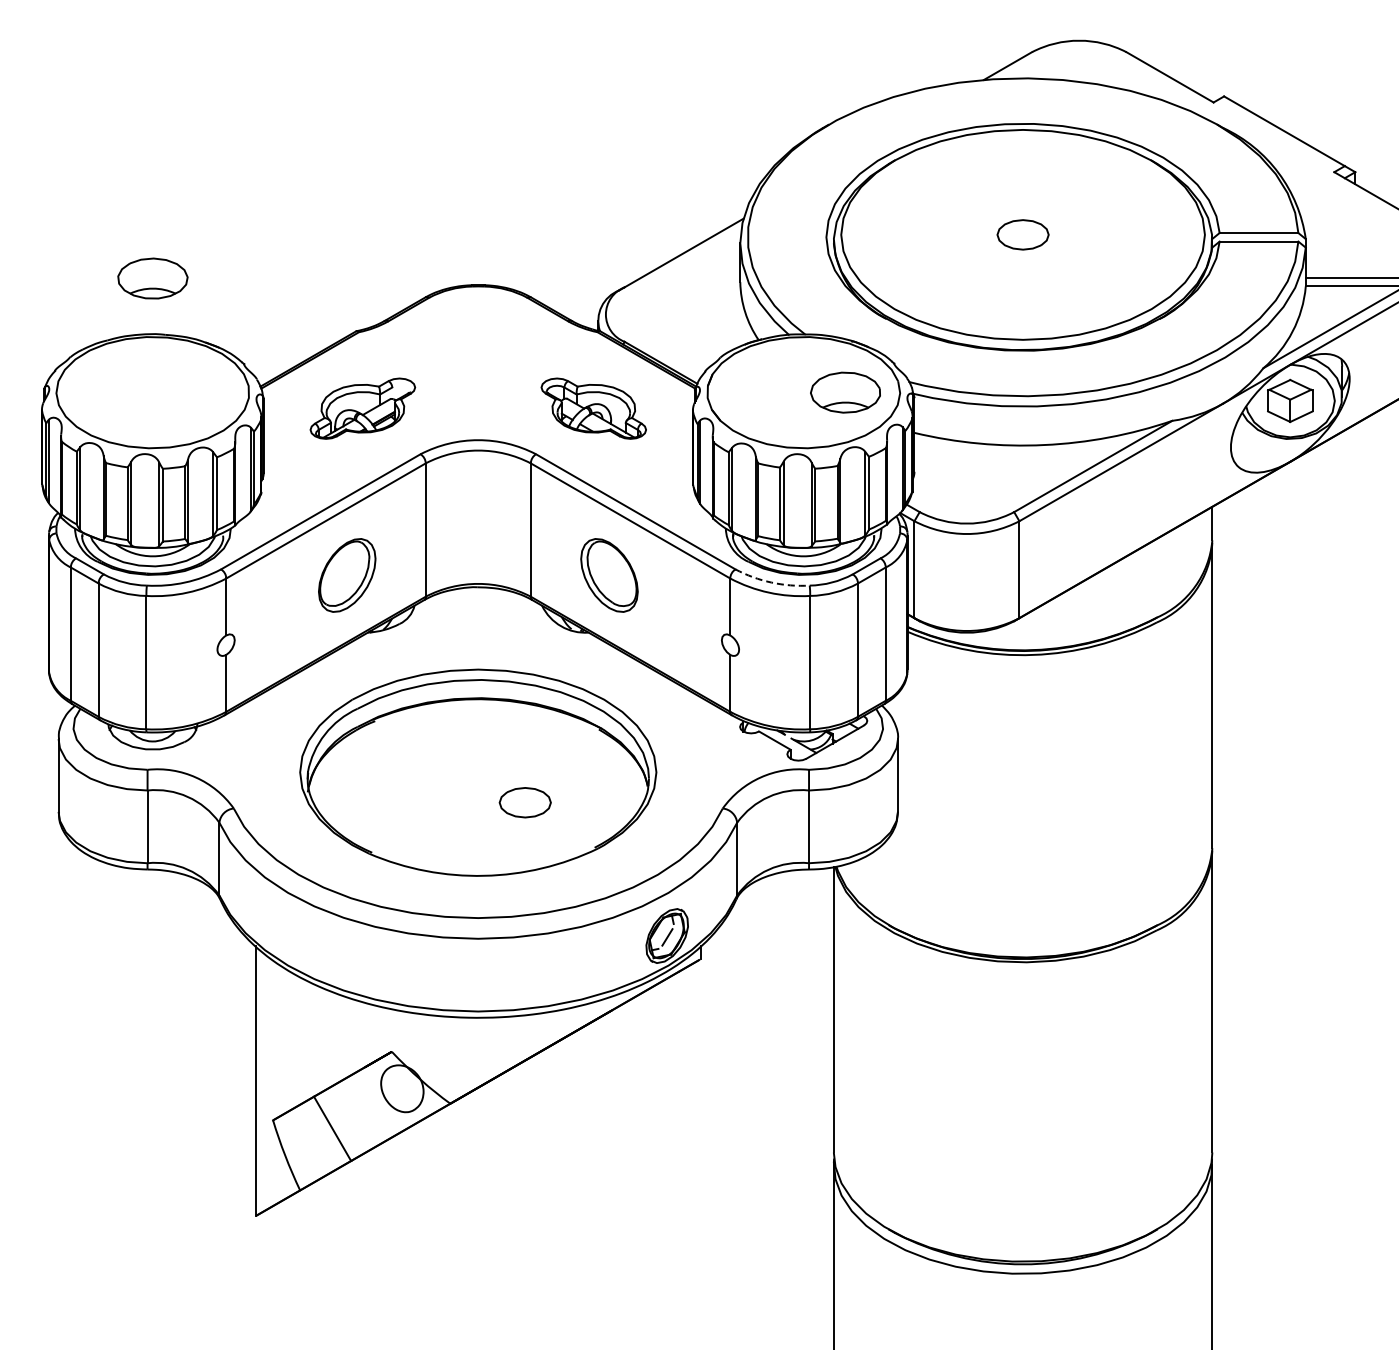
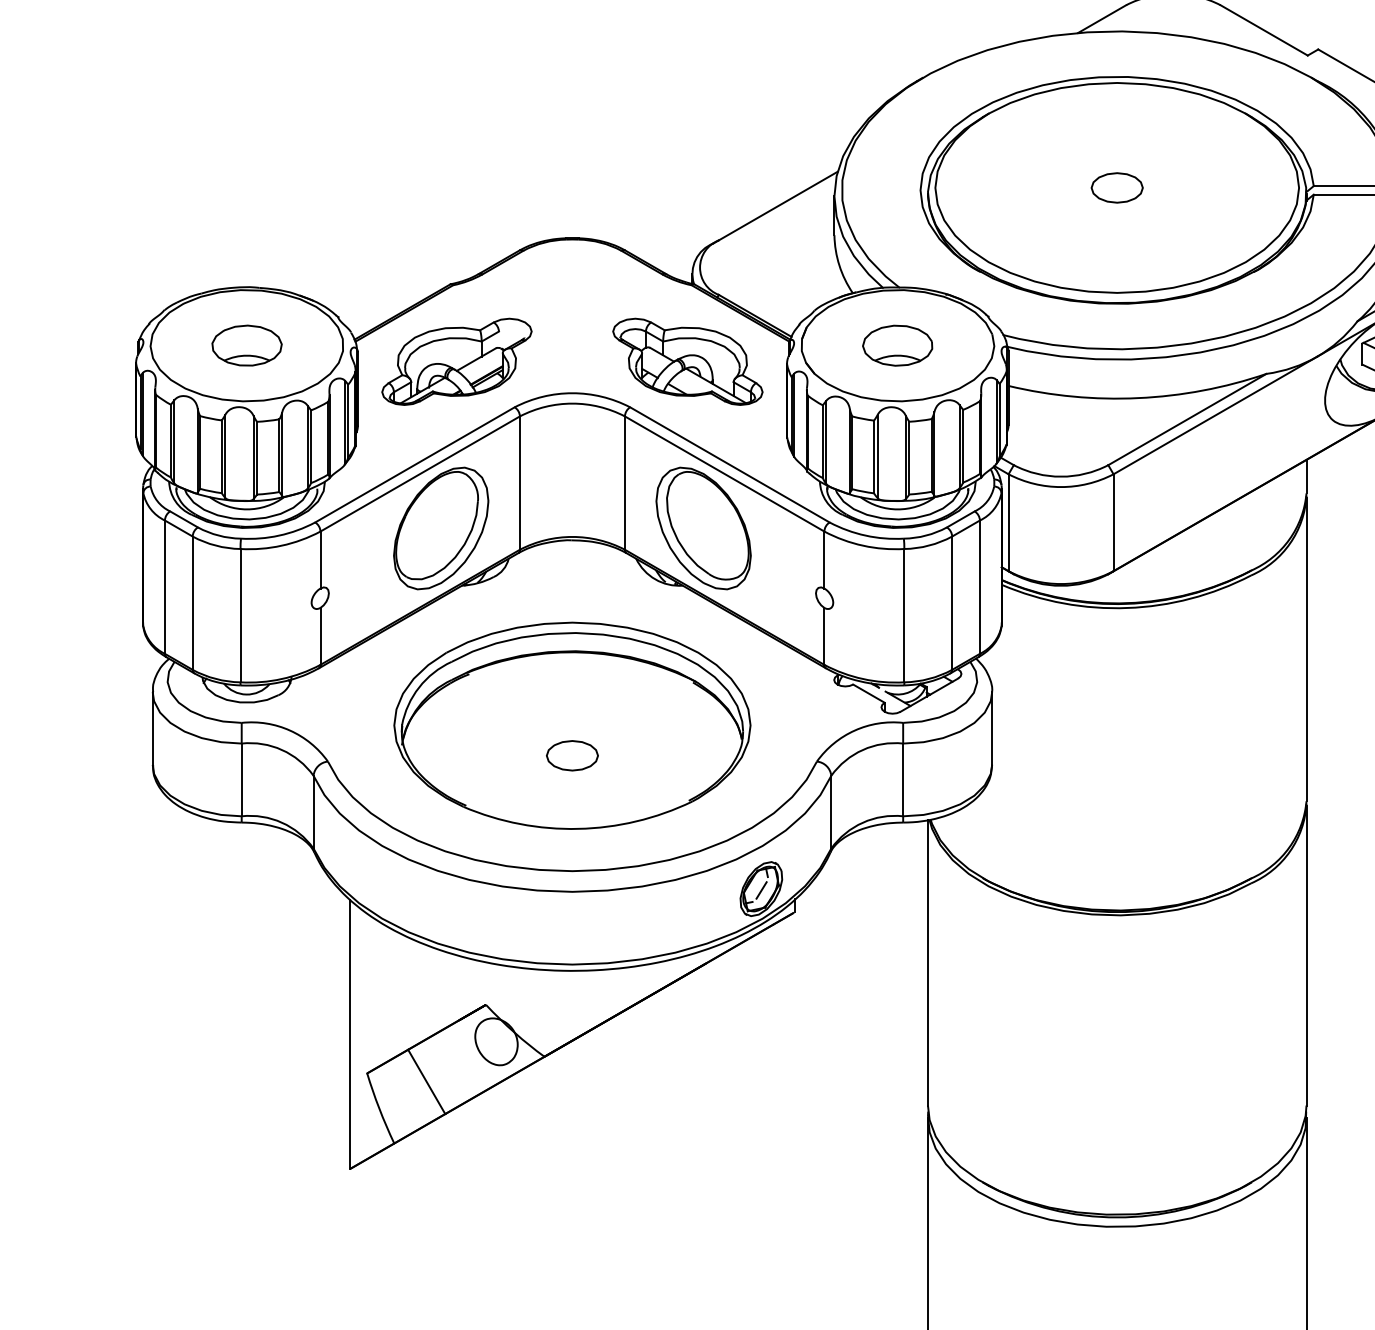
part: (152, 278) -> (246, 345), moved
part: (845, 392) -> (897, 345), moved
part: (362, 408) -> (456, 361), size x1.43
part: (593, 408) -> (687, 361), size x1.43
part: (347, 575) -> (441, 528), size x1.67
part: (609, 575) -> (703, 528), size x1.67
arc: (771, 582) -> (865, 535), dashed -> solid
part: (524, 802) -> (571, 755), moved

